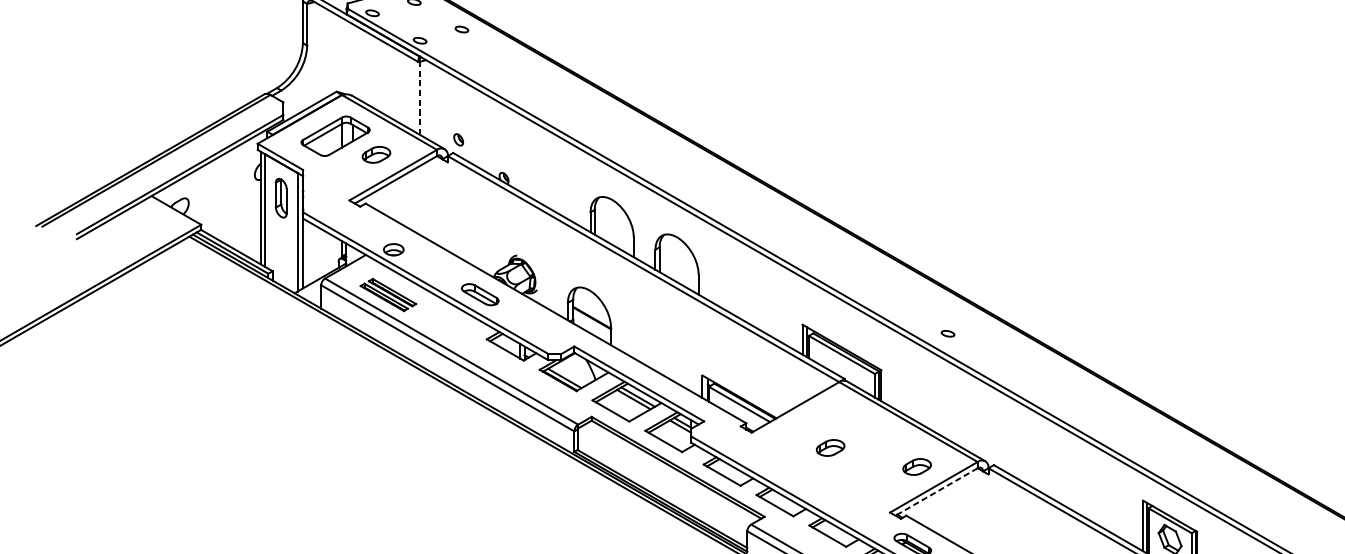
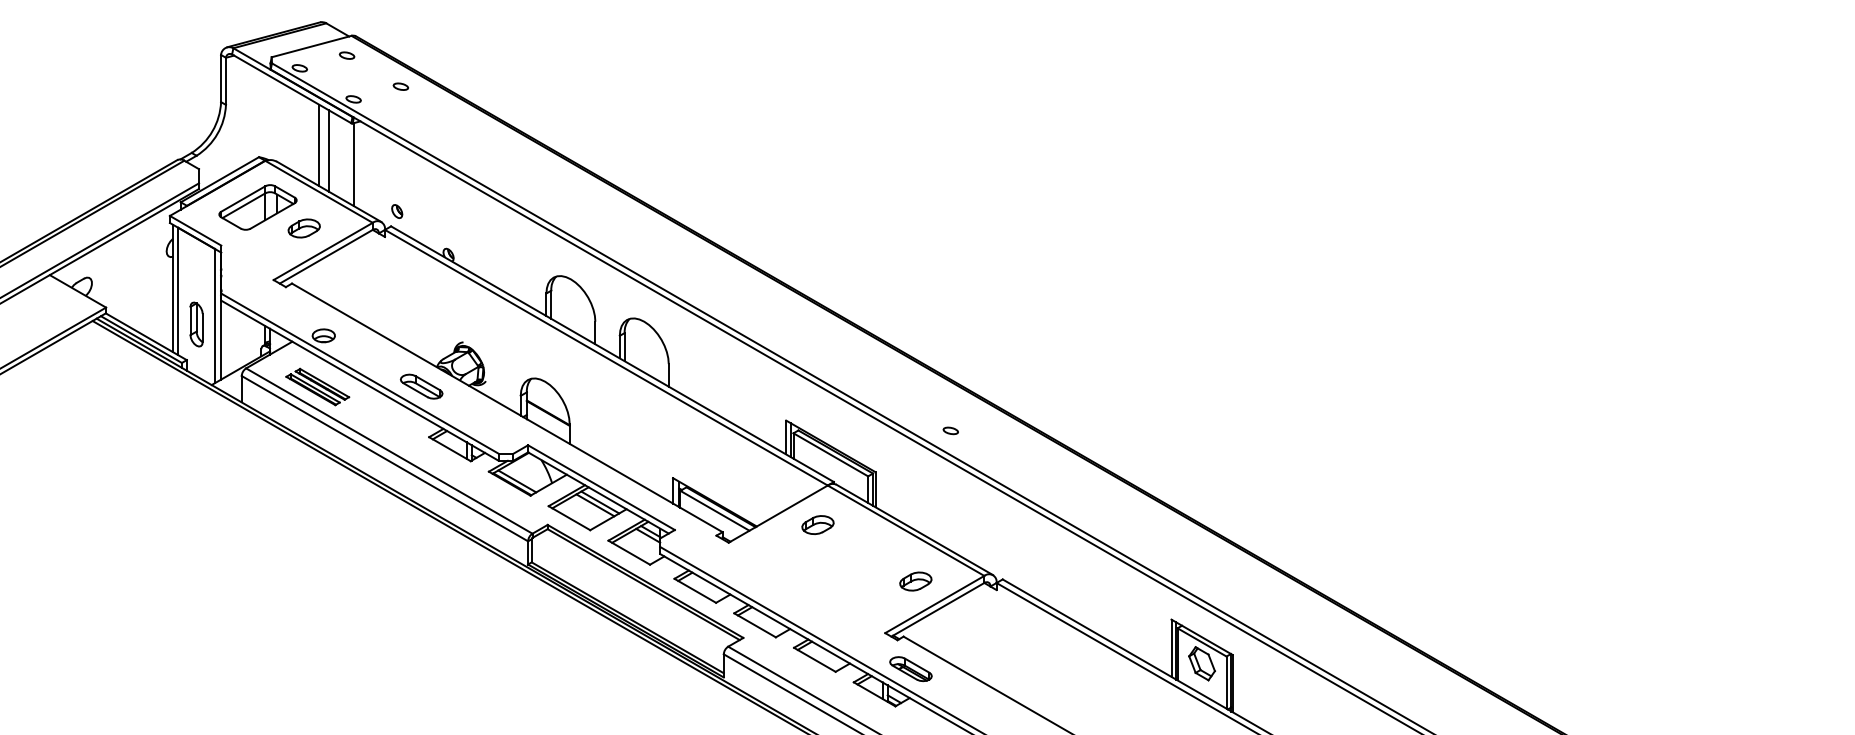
line: (389, 80) -> (318, 144), added
line: (397, 85) -> (328, 150), added
line: (420, 98) -> (353, 164), dashed -> solid
part: (281, 198) -> (196, 324), moved
part: (830, 447) -> (817, 524), moved
line: (936, 491) -> (937, 609), dashed -> solid

